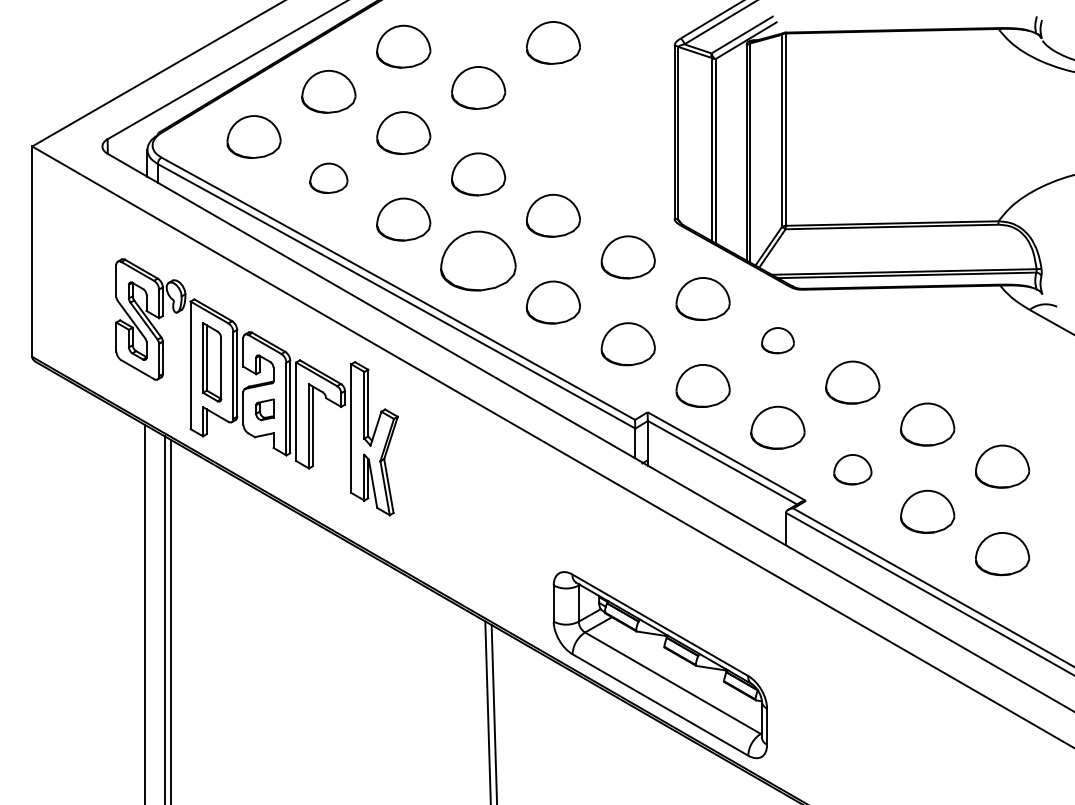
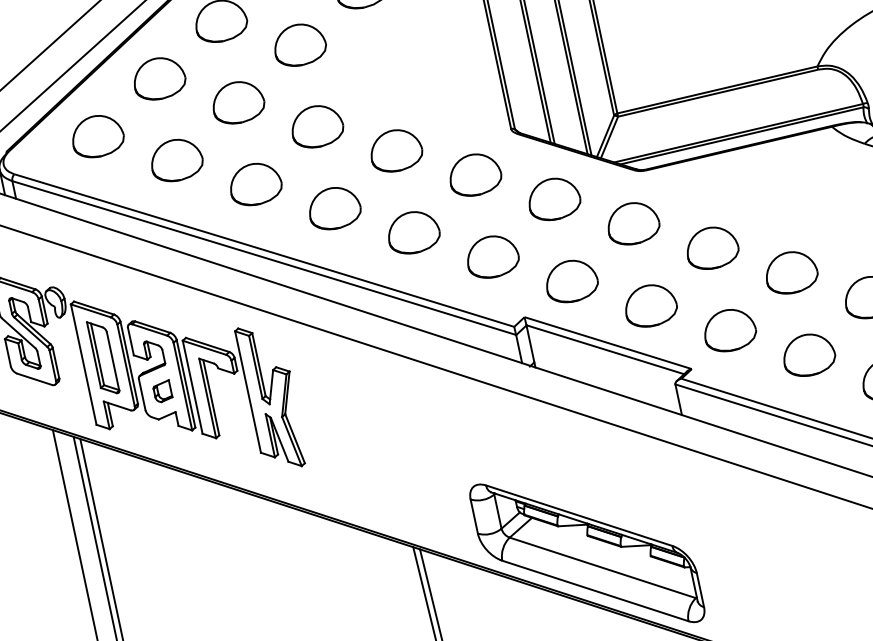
part: (328, 178) -> (176, 160), size x1.43
part: (478, 260) -> (334, 207), size x0.71
part: (777, 340) -> (632, 223), size x1.67
part: (852, 469) -> (729, 330), size x1.43

